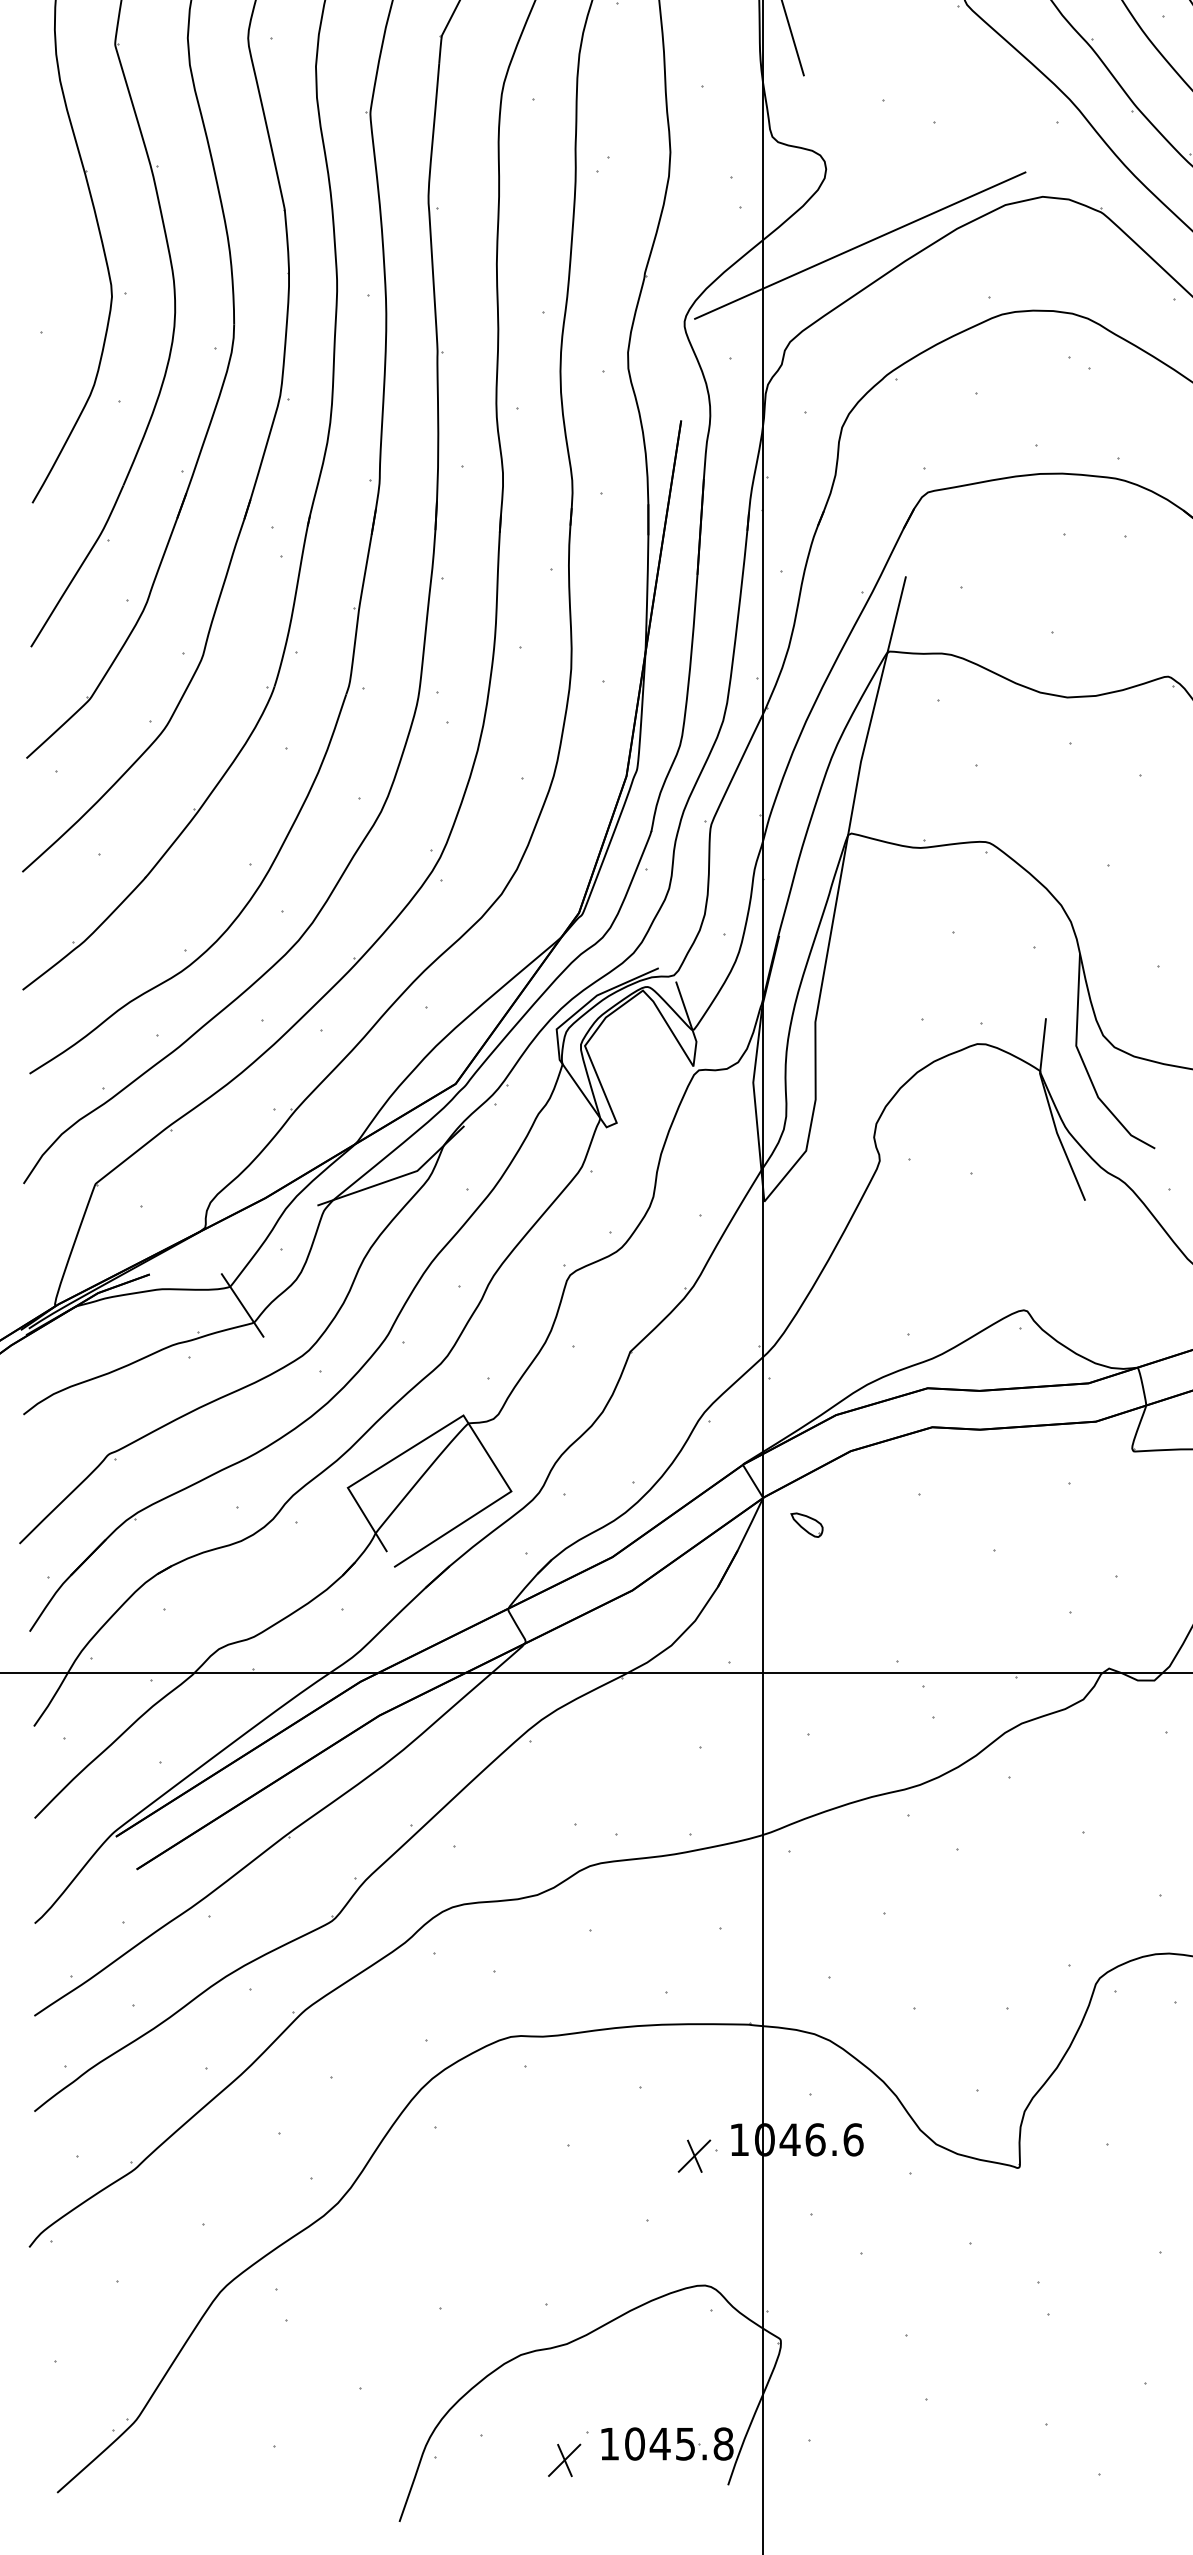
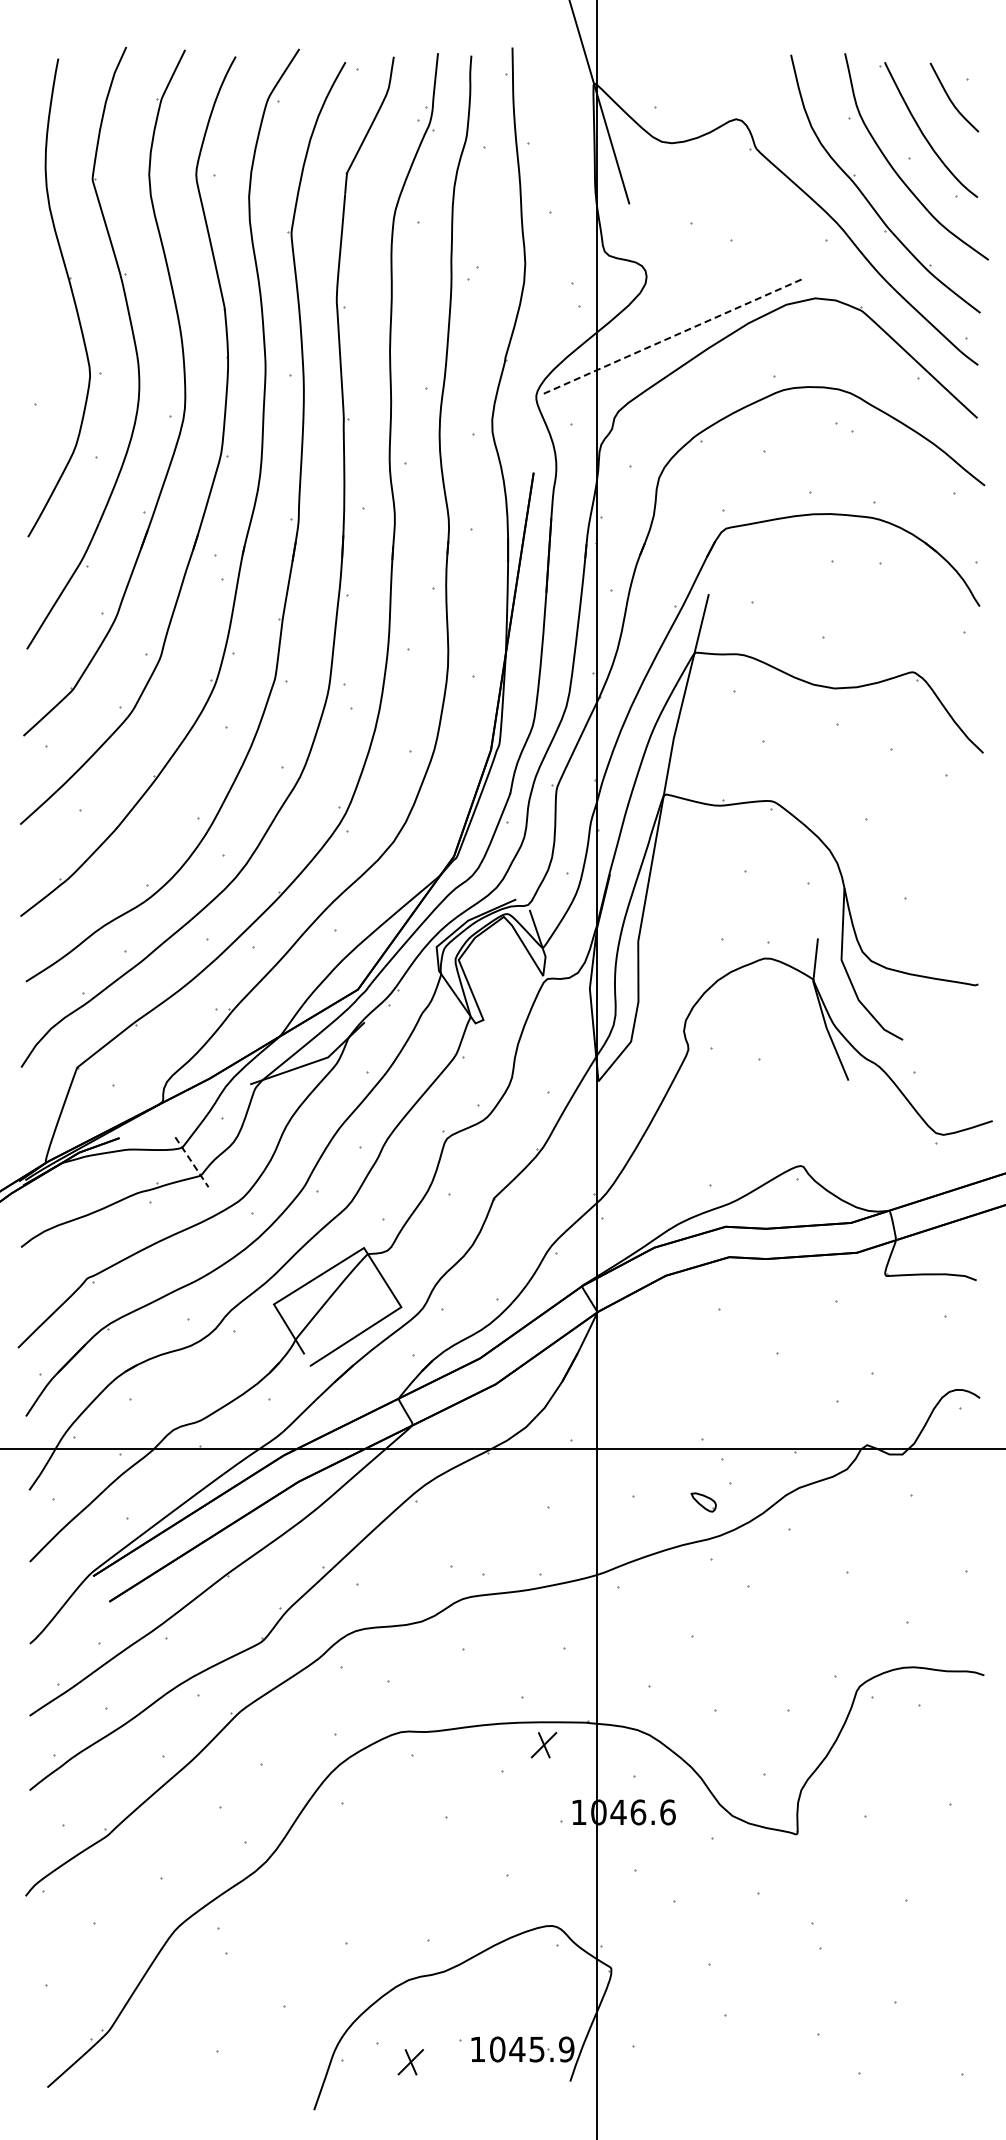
line: (860, 245) -> (673, 336), solid -> dashed
line: (242, 1305) -> (191, 1162), solid -> dashed
part: (806, 1525) -> (703, 1502), moved
part: (693, 2156) -> (543, 1745), moved
text: (723, 2444) -> (566, 2049), 1045.8 -> 1045.9
part: (564, 2460) -> (410, 2062), moved

